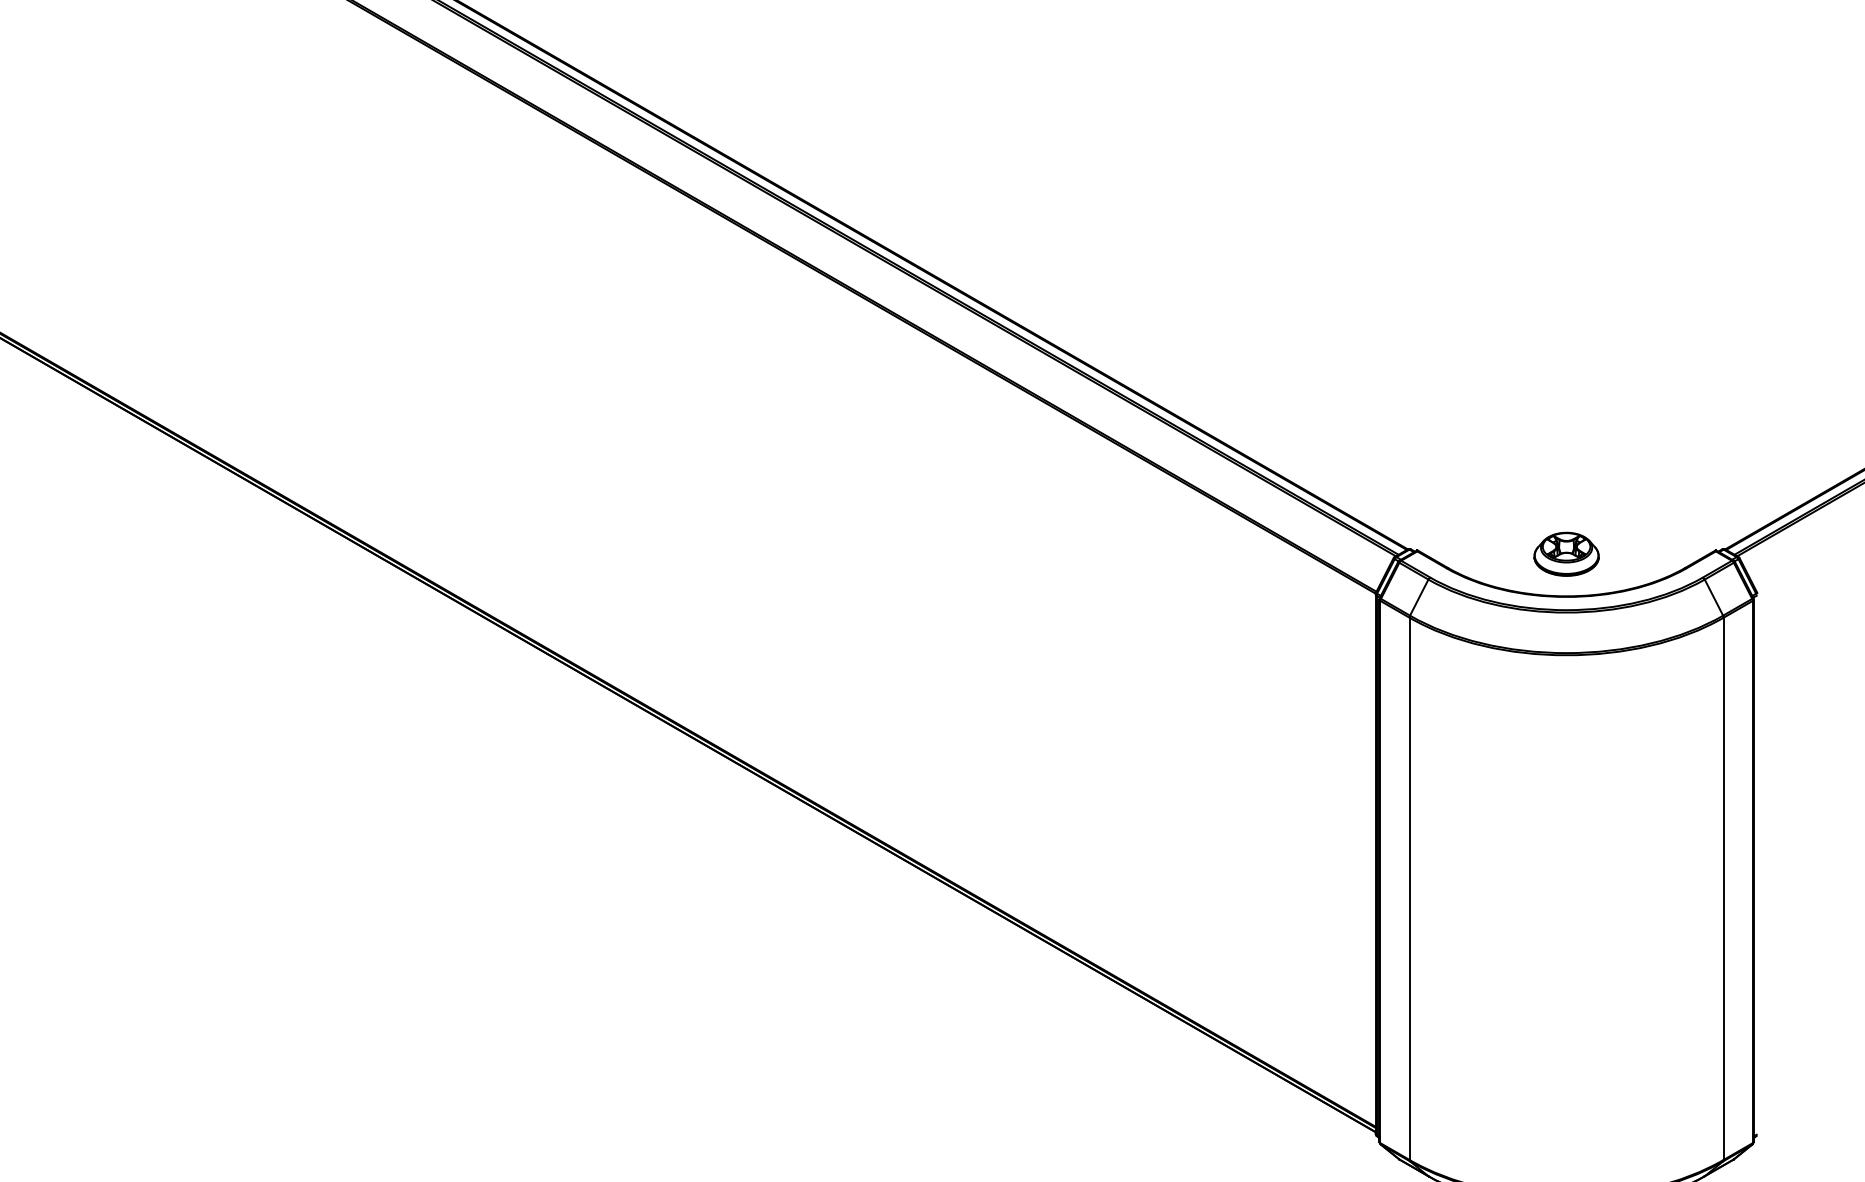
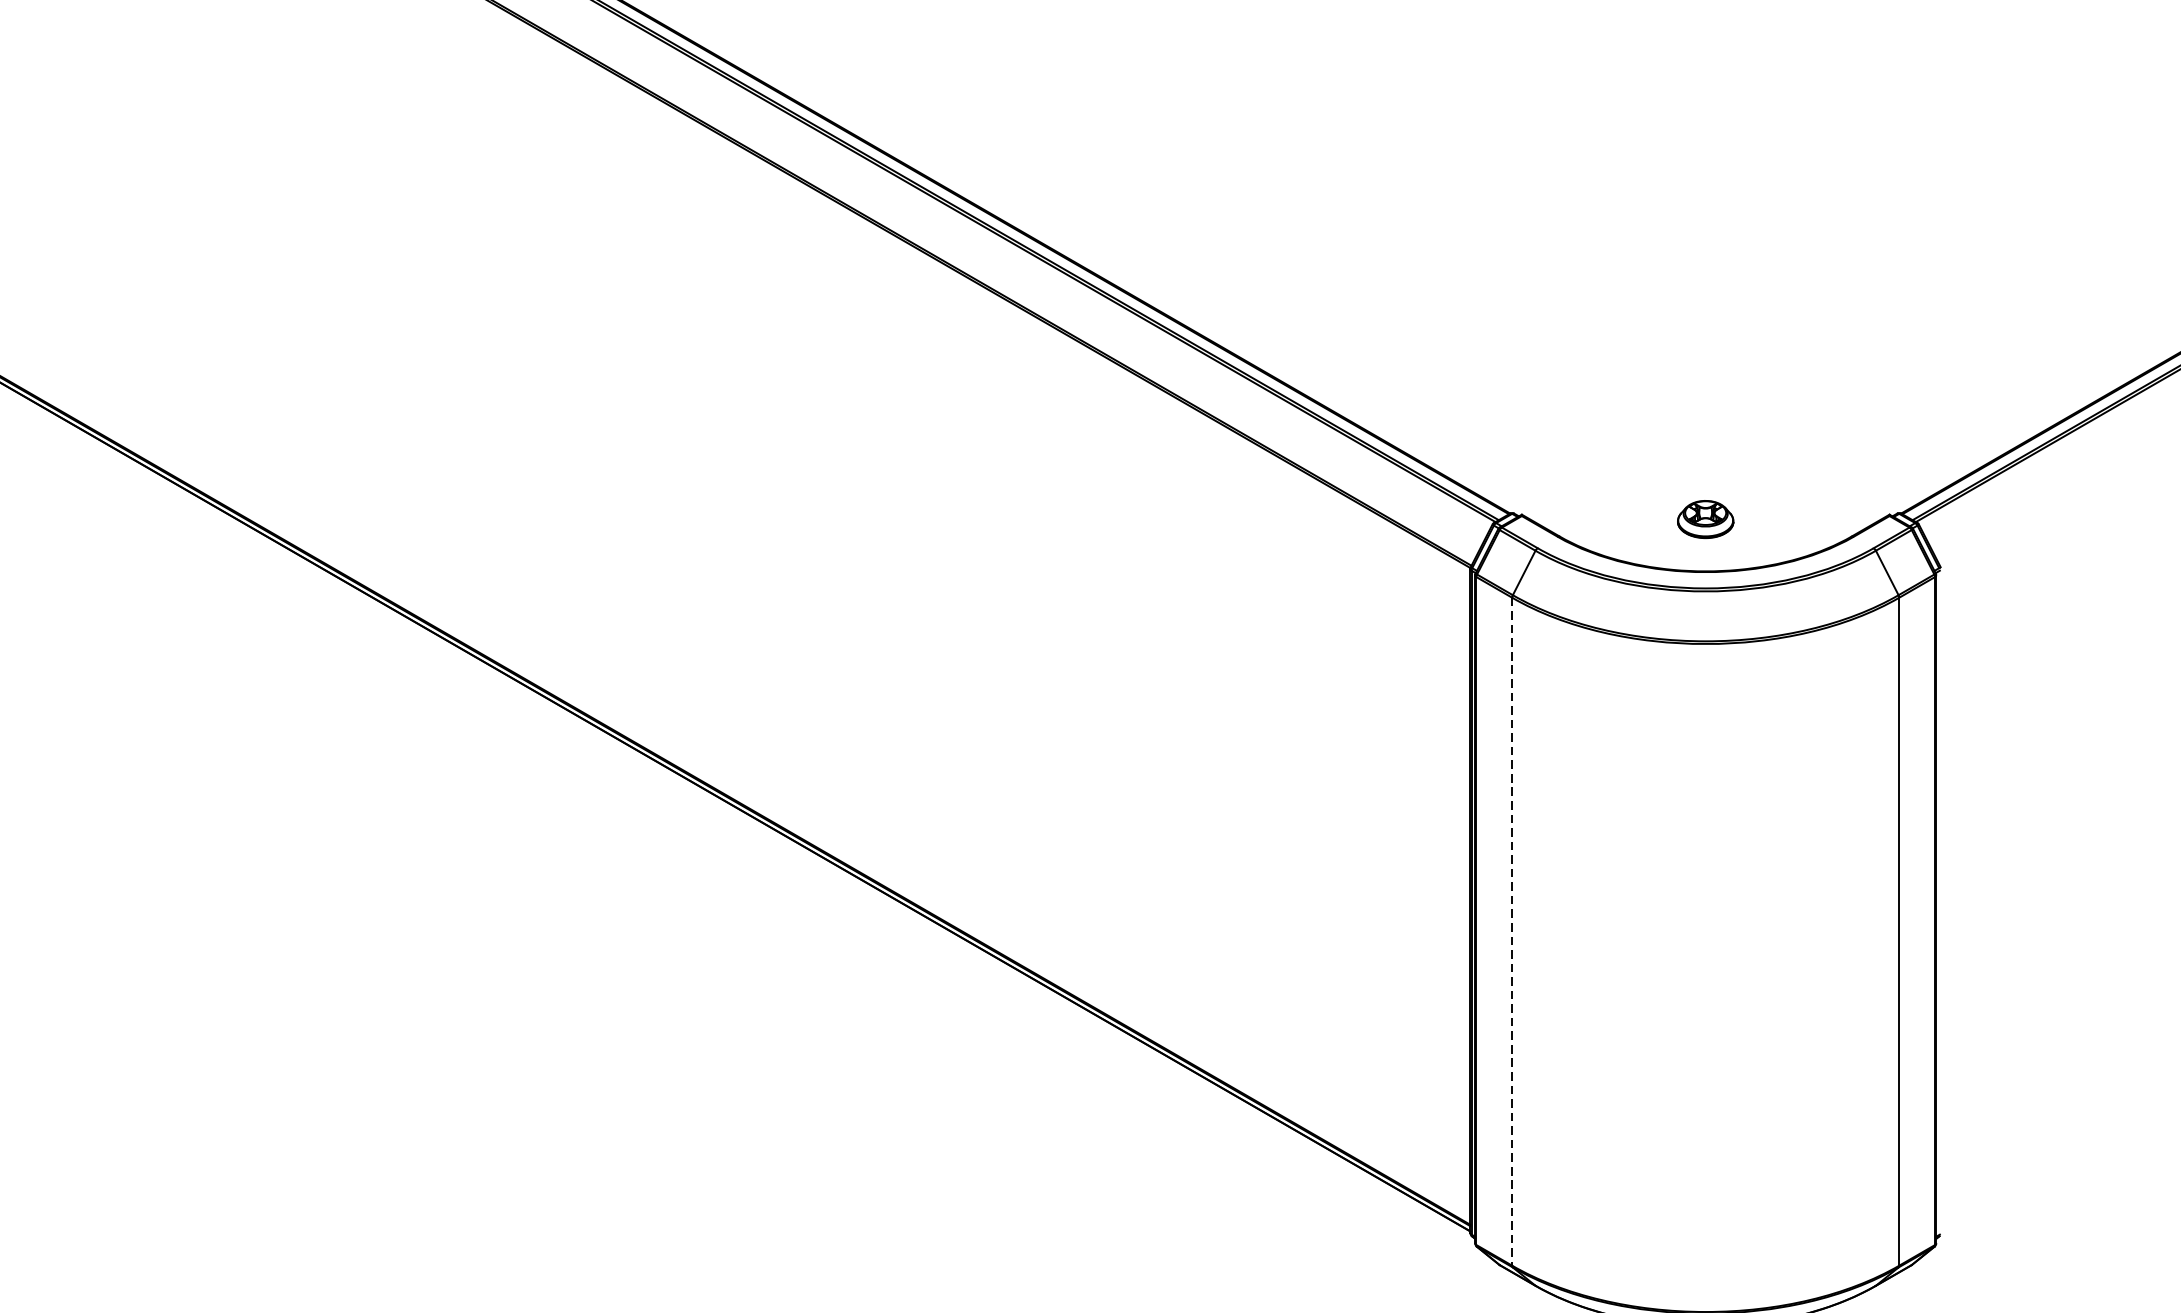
part: (1566, 553) -> (1705, 518), size x0.7
line: (1409, 889) -> (1512, 932), solid -> dashed

